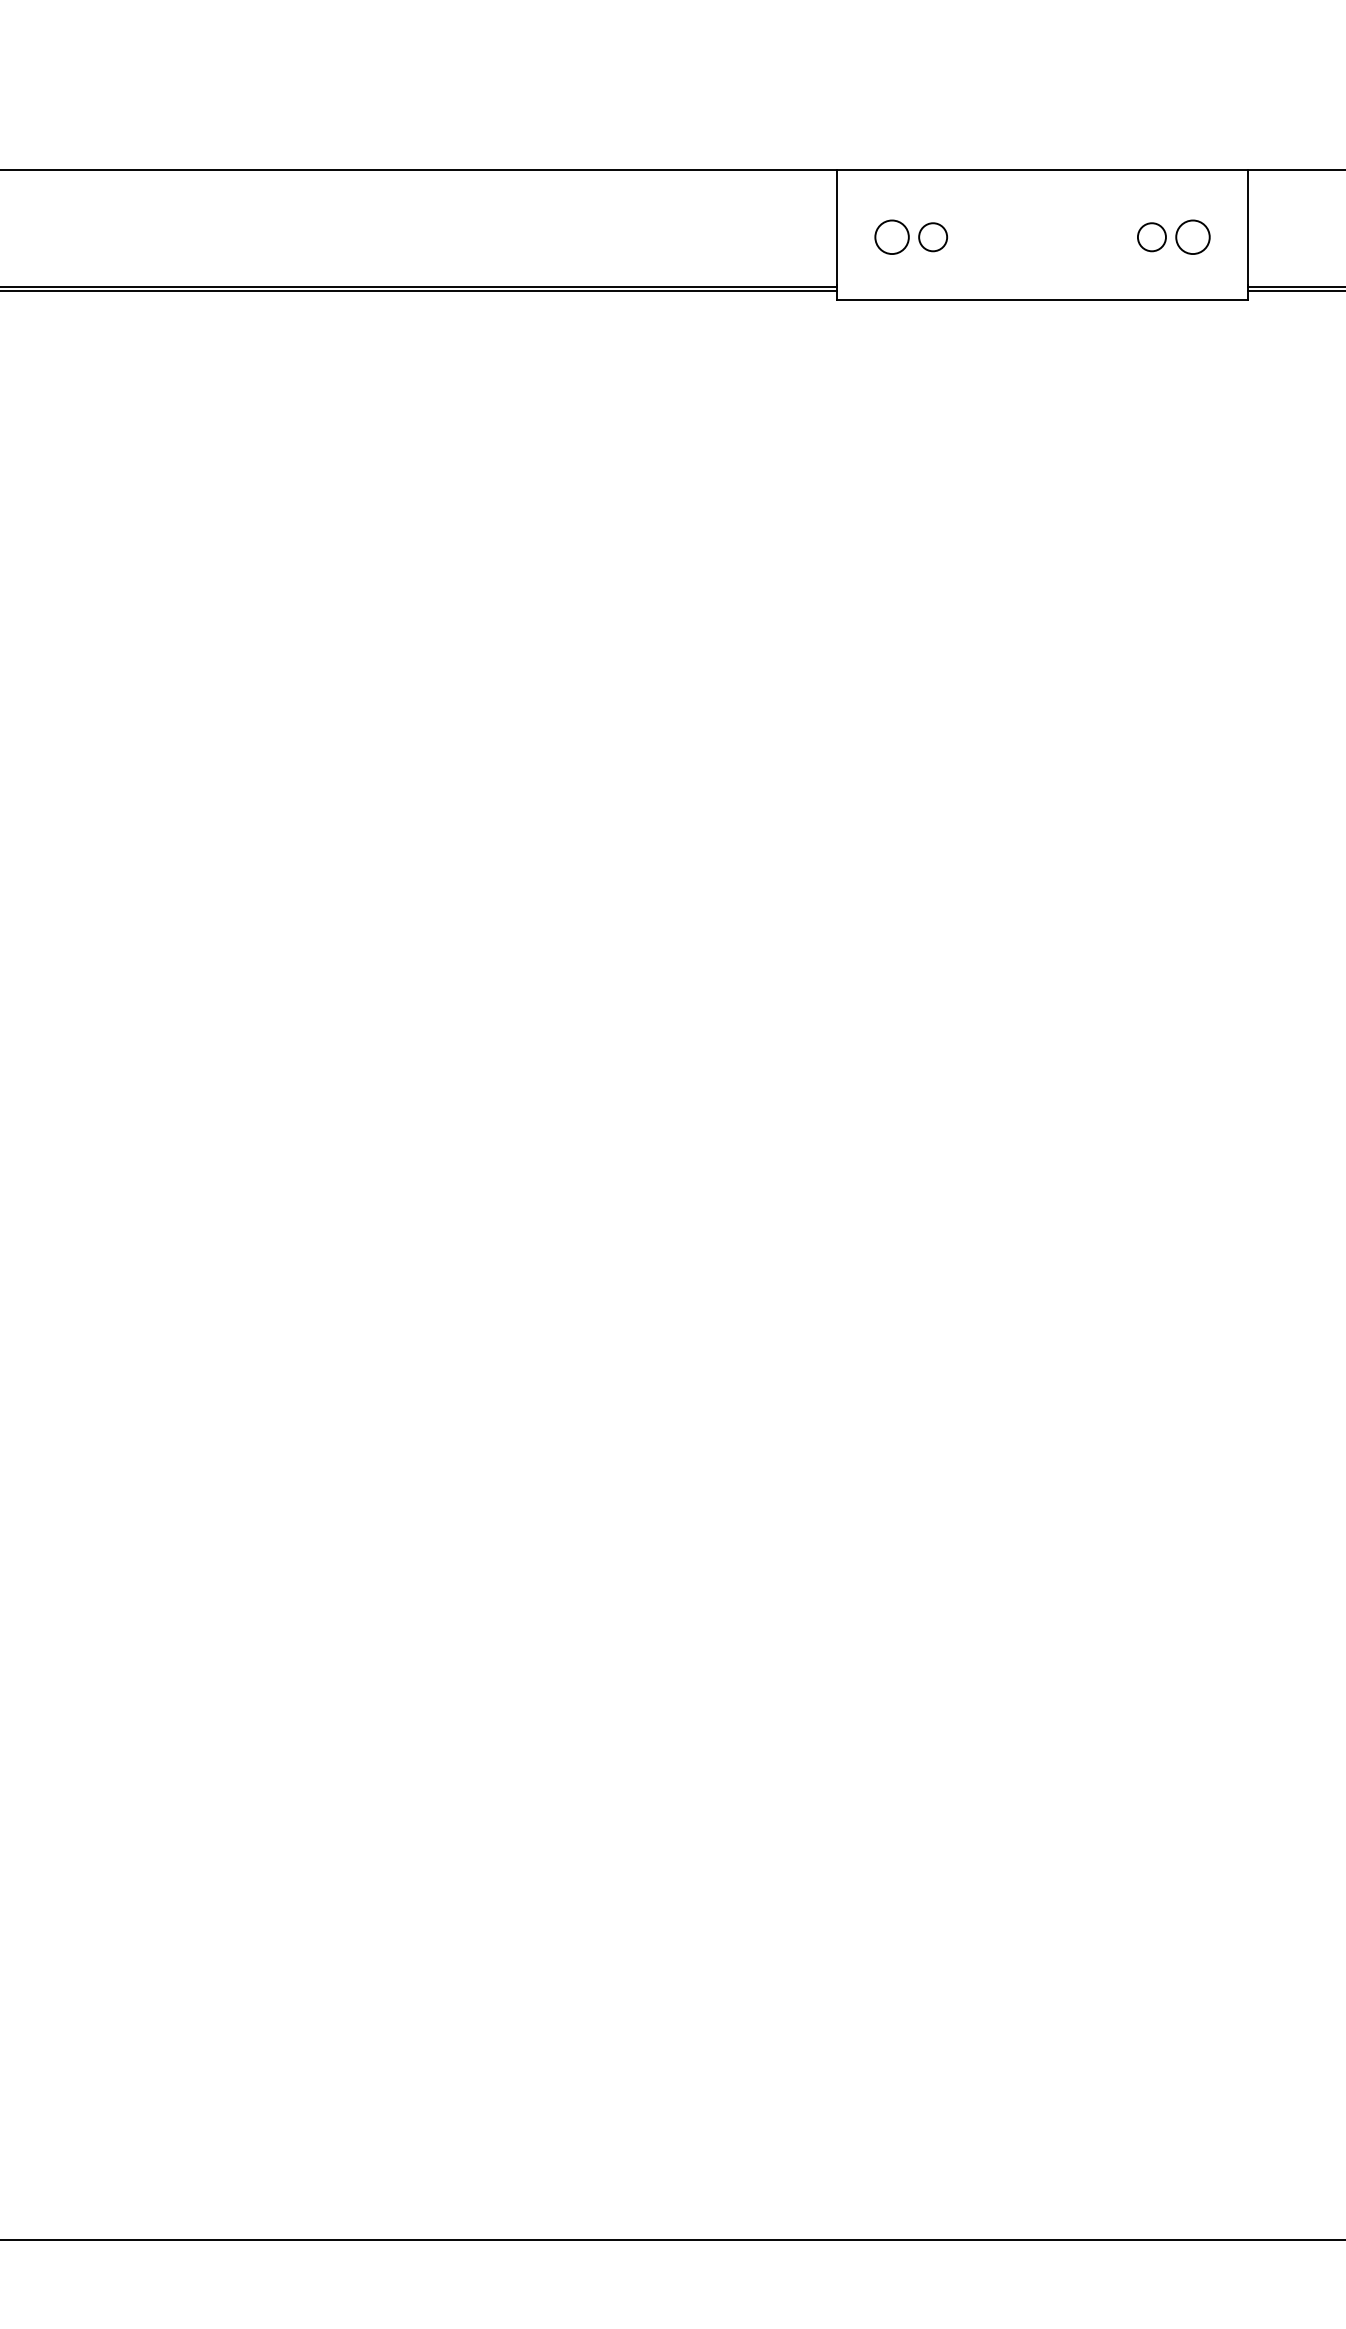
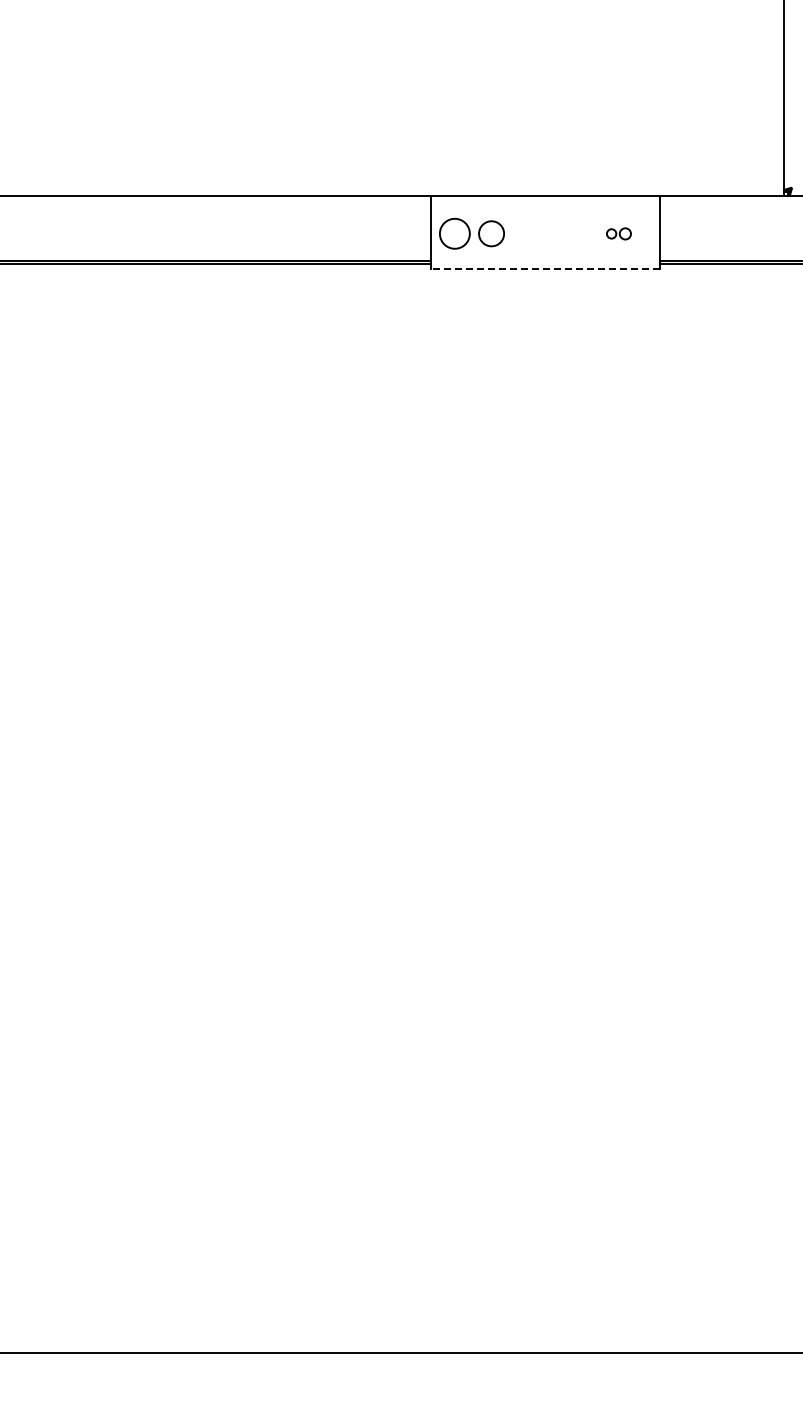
part: (911, 236) -> (472, 233), size x1.6
part: (1173, 236) -> (618, 233), size x0.6
line: (1042, 299) -> (545, 268), solid -> dashed

